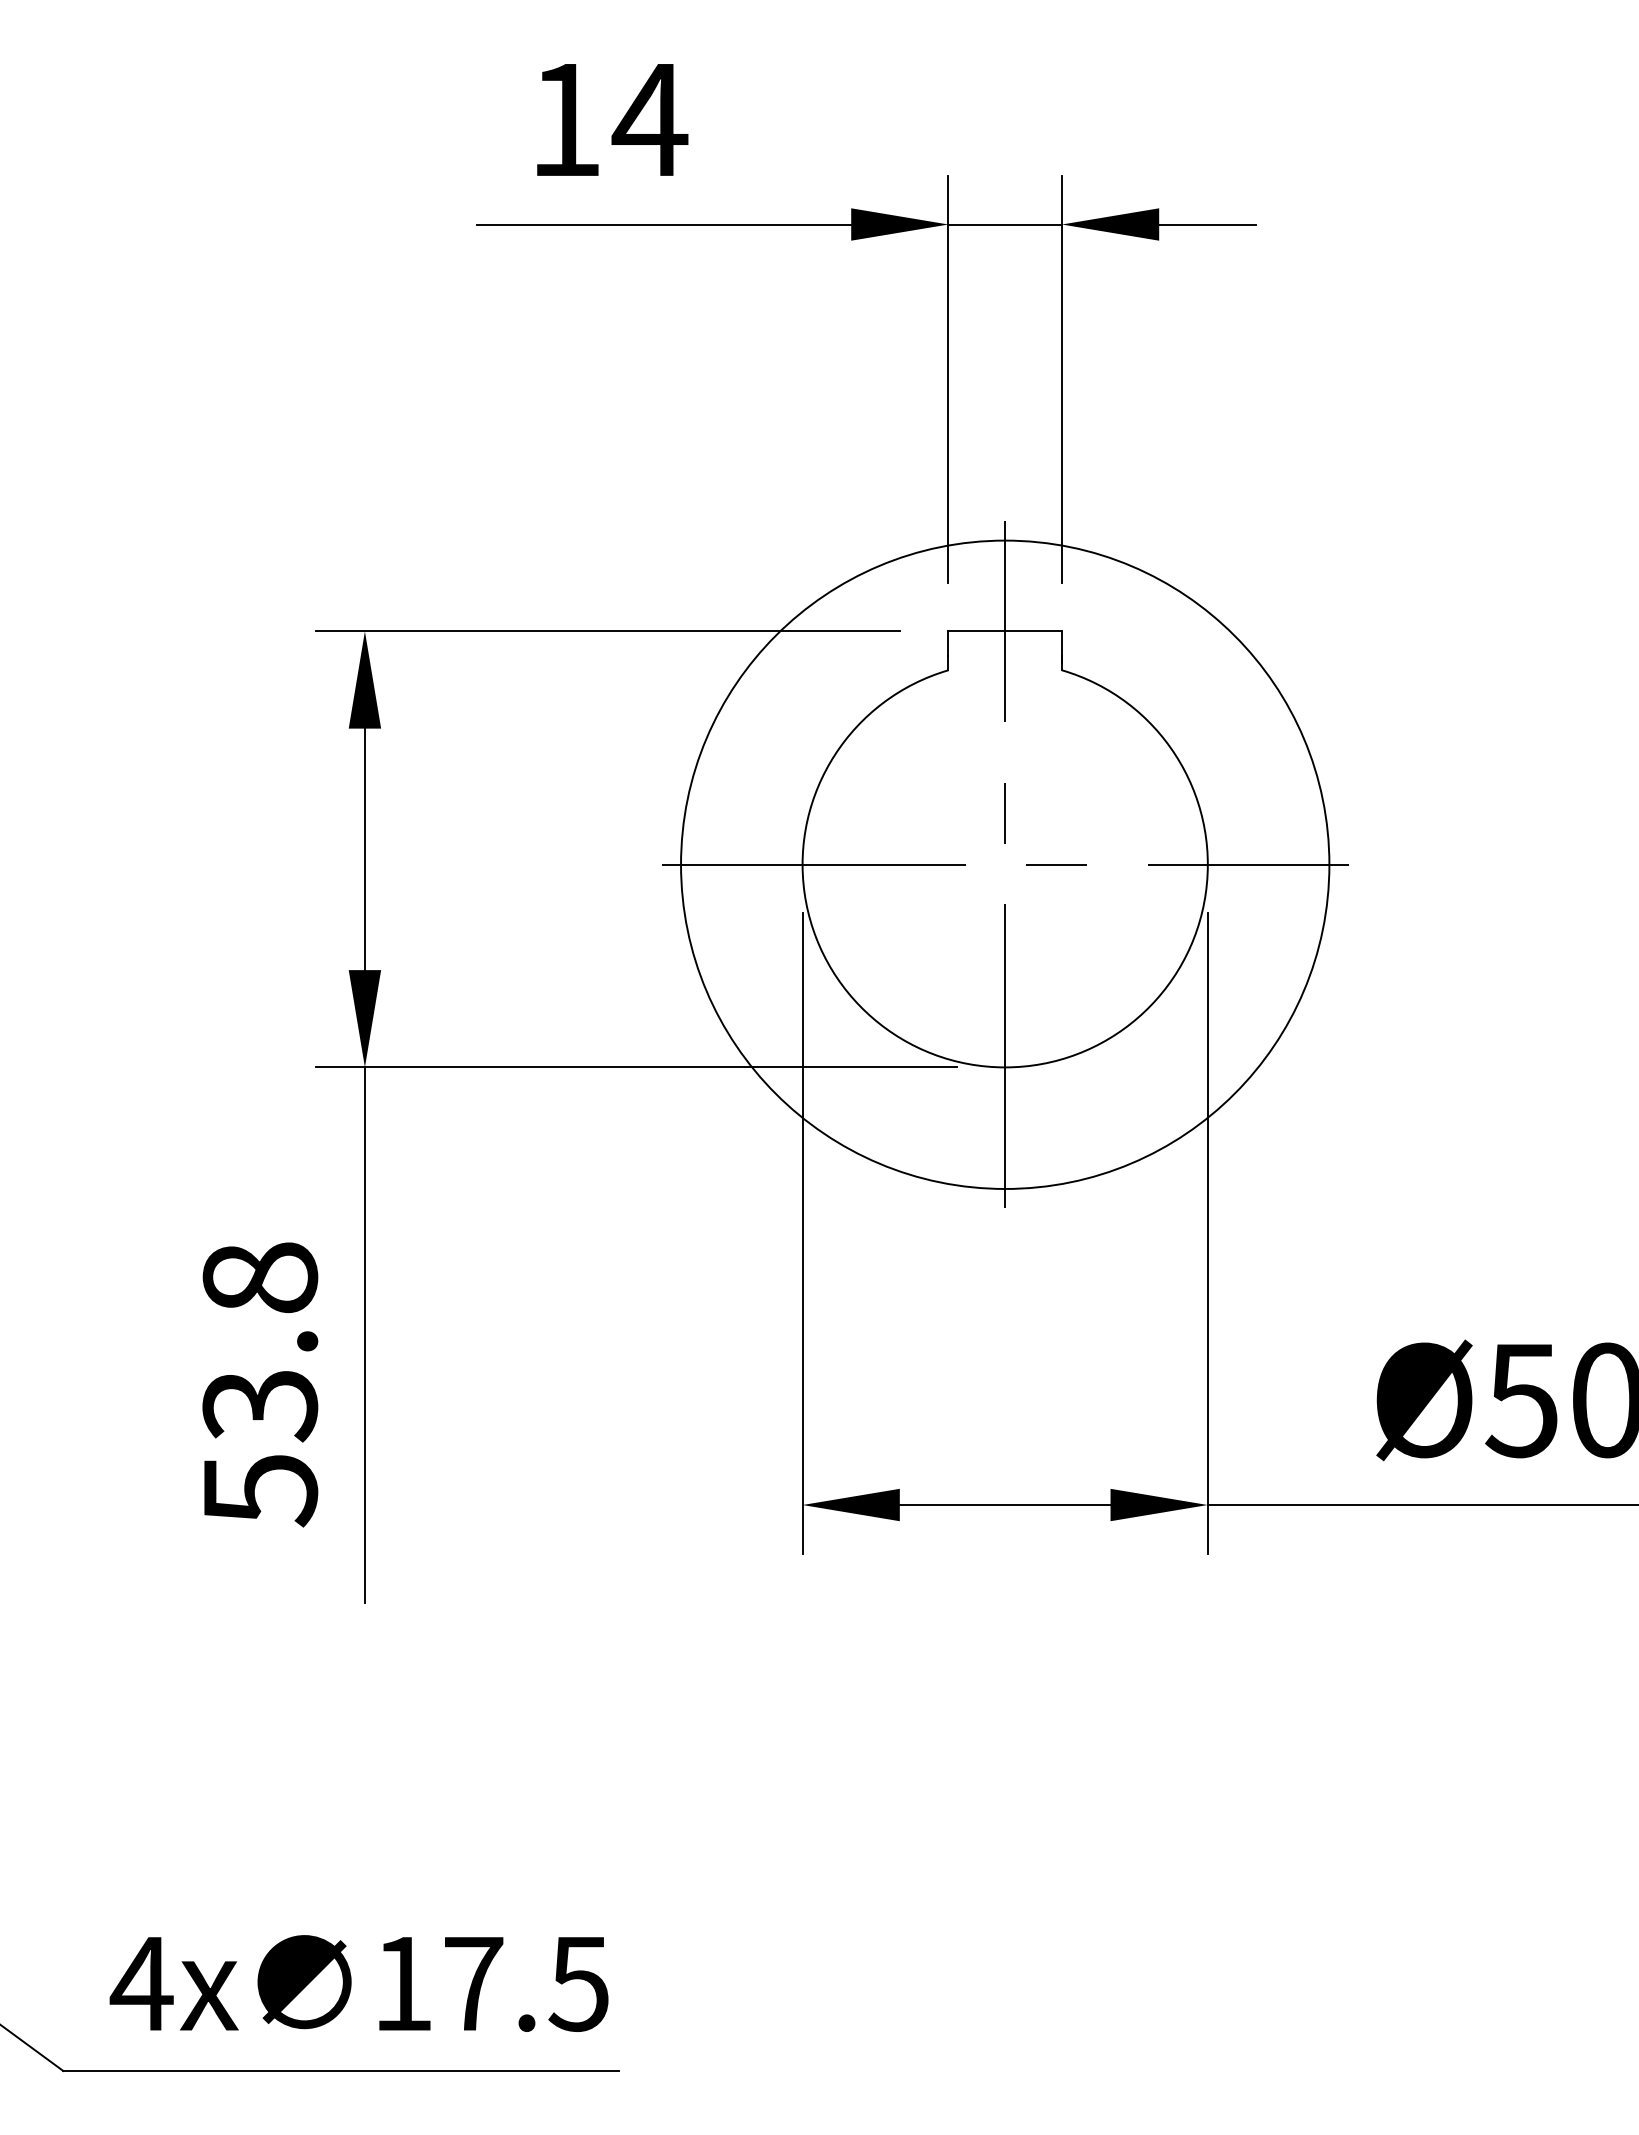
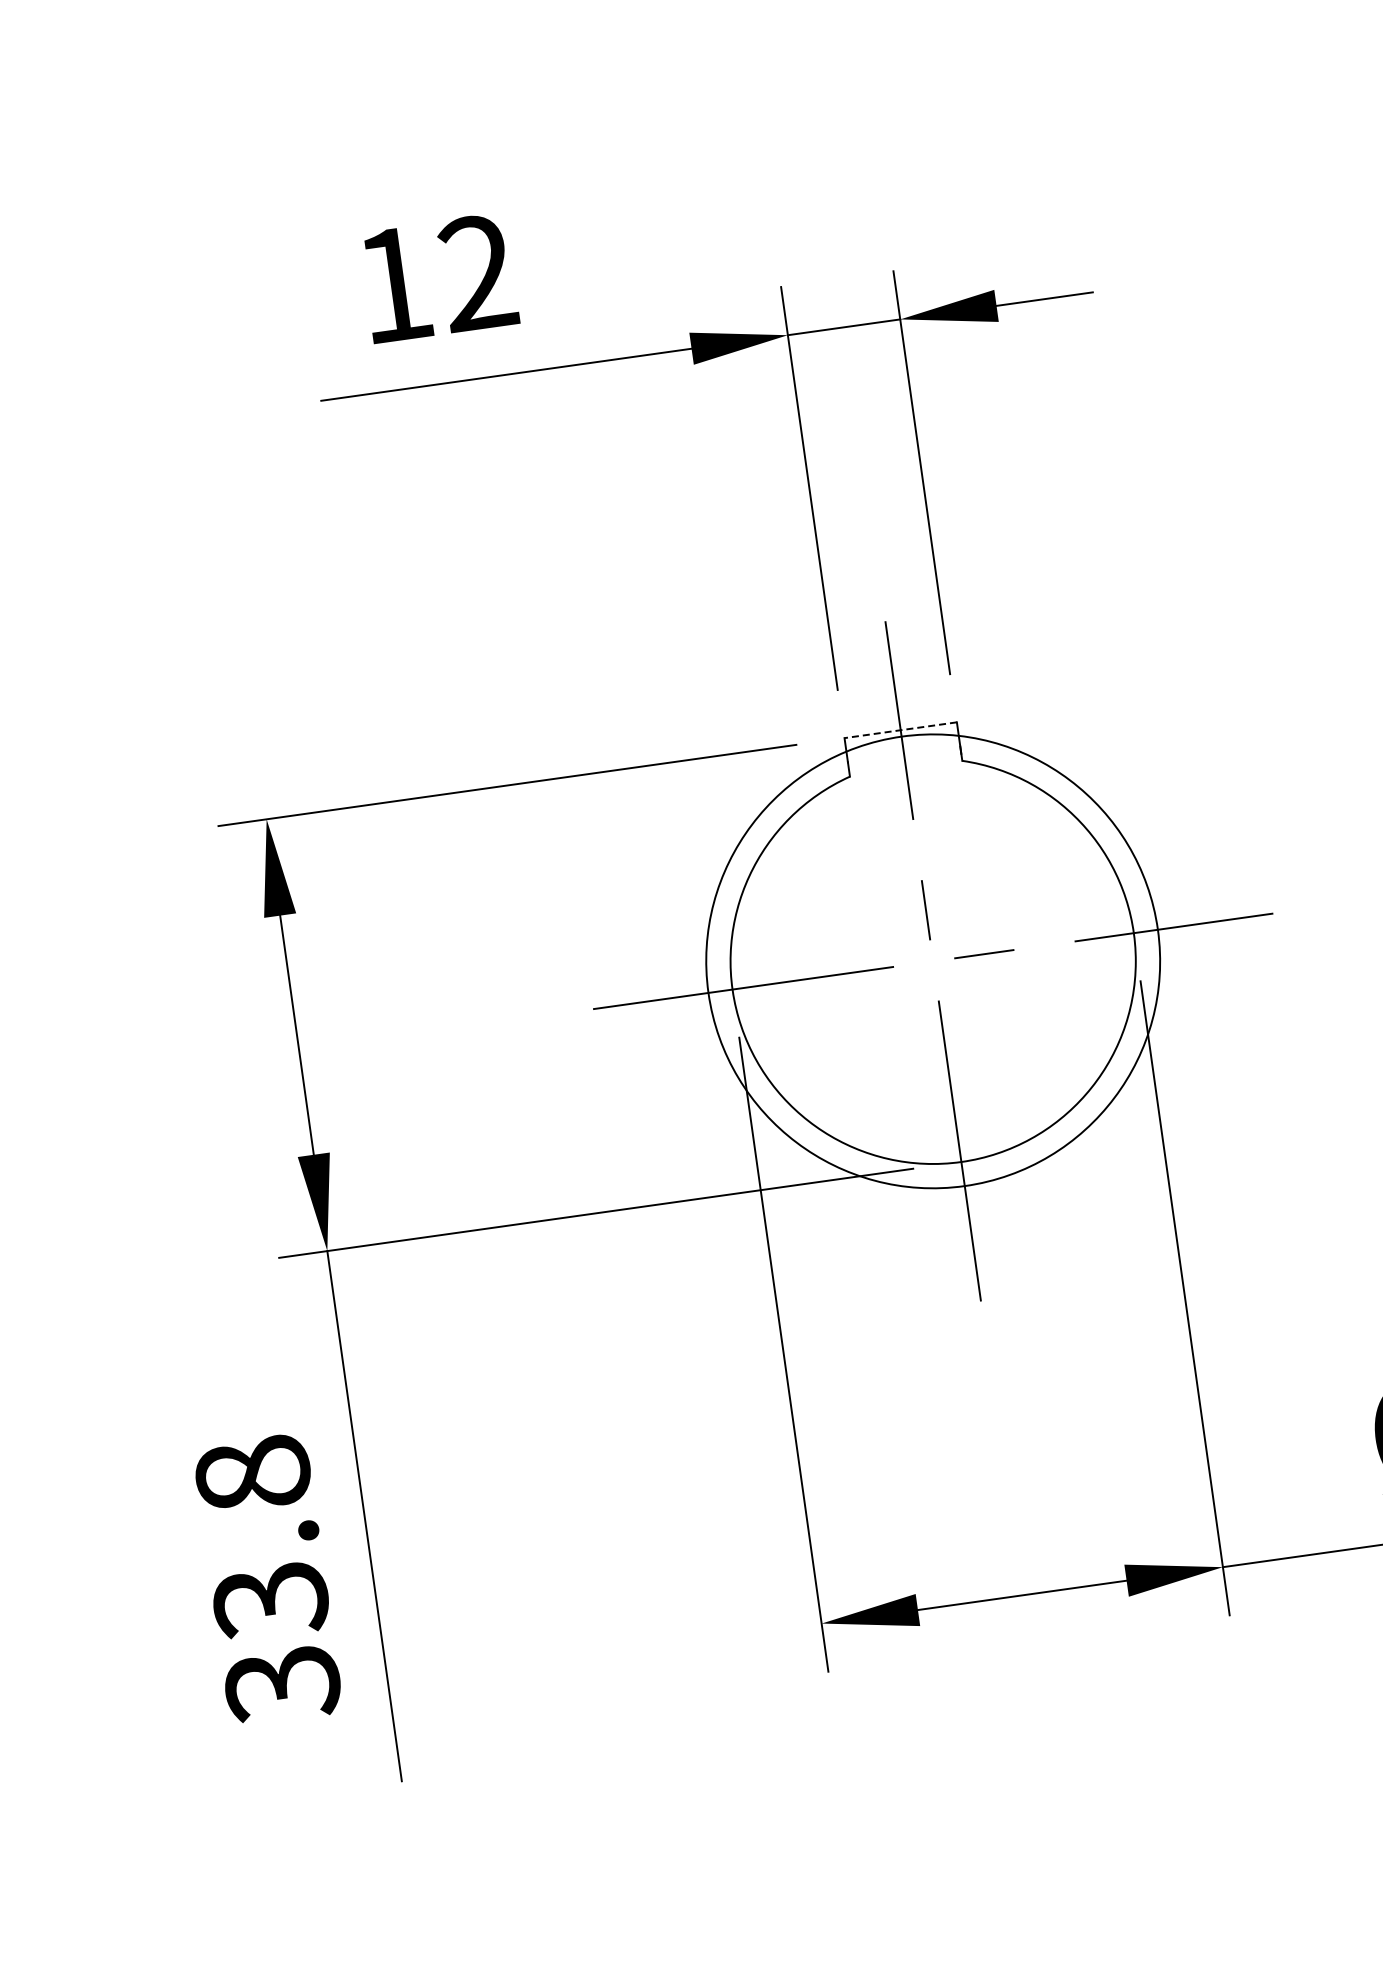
text: (649, 118) -> (477, 271), 14 -> 12
line: (1005, 631) -> (901, 730), solid -> dashed
circle: (1005, 864) -> (933, 961), size x0.7
text: (259, 1491) -> (281, 1685), 53.8 -> 33.8

